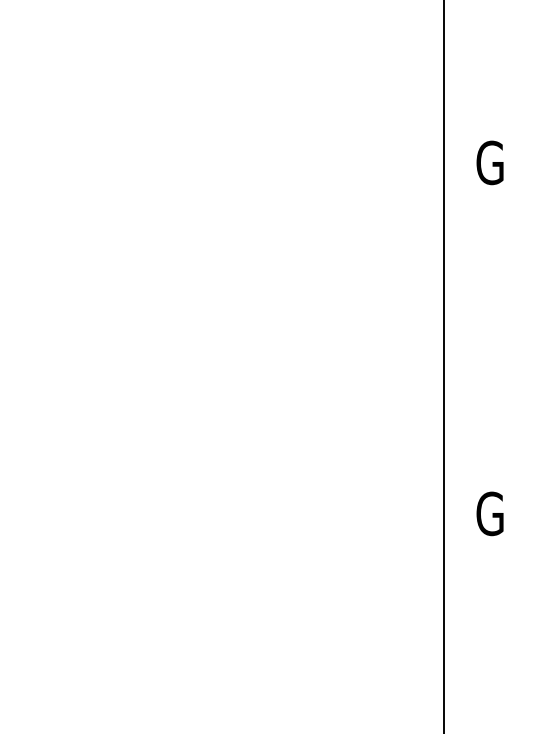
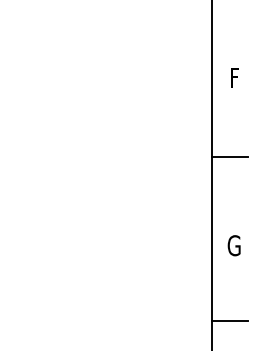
text: (488, 162) -> (233, 77), G -> F
line: (482, 327) -> (230, 156), added
line: (482, 672) -> (230, 321), added

